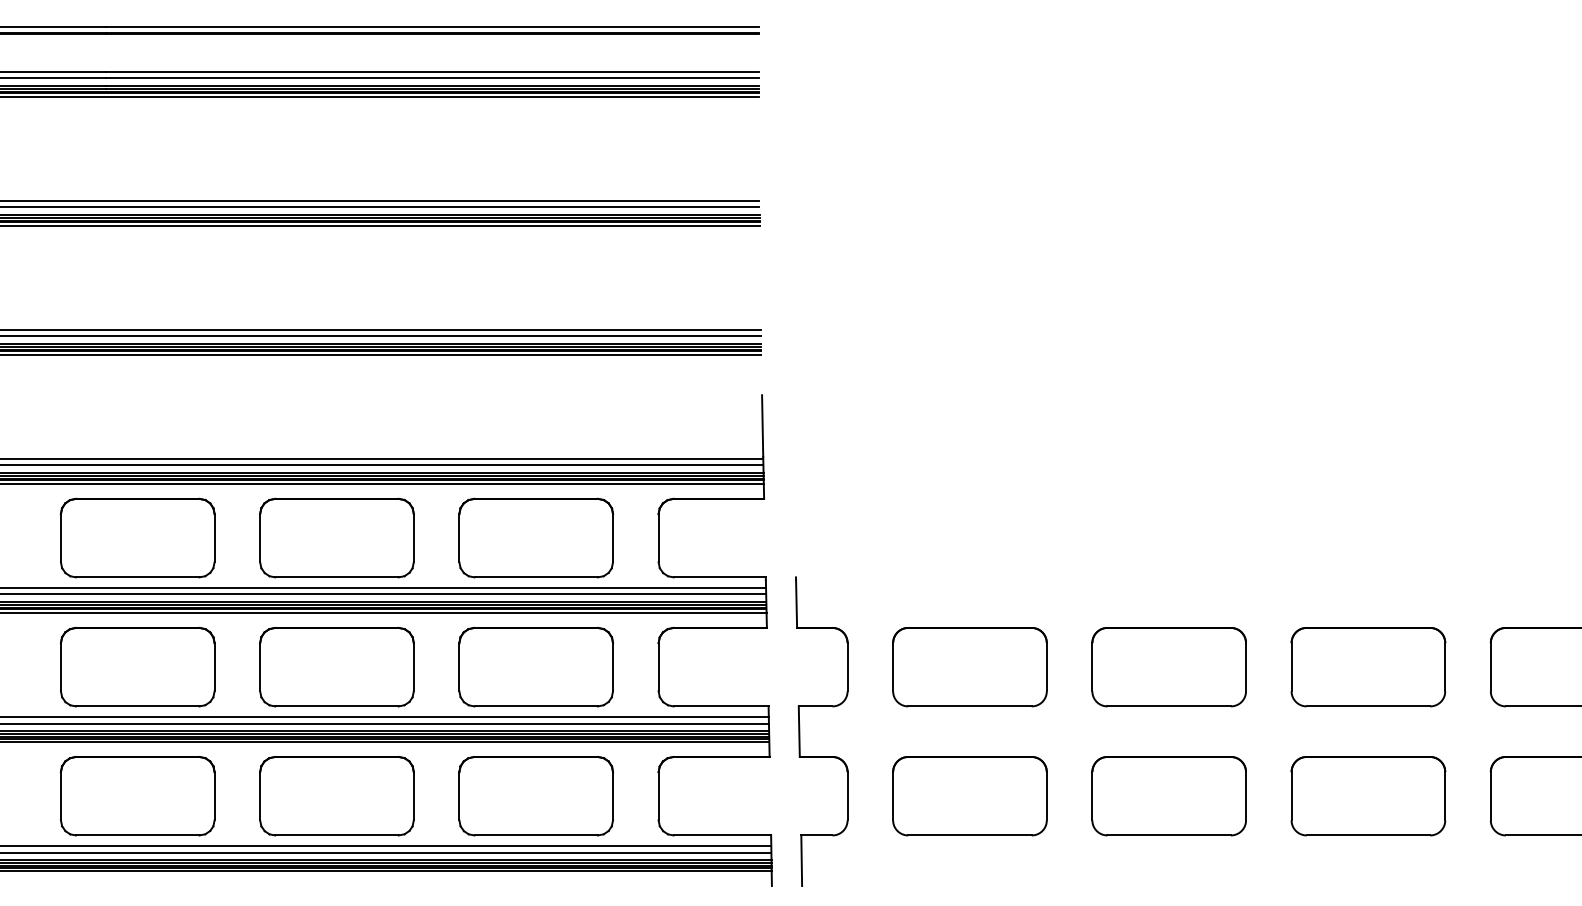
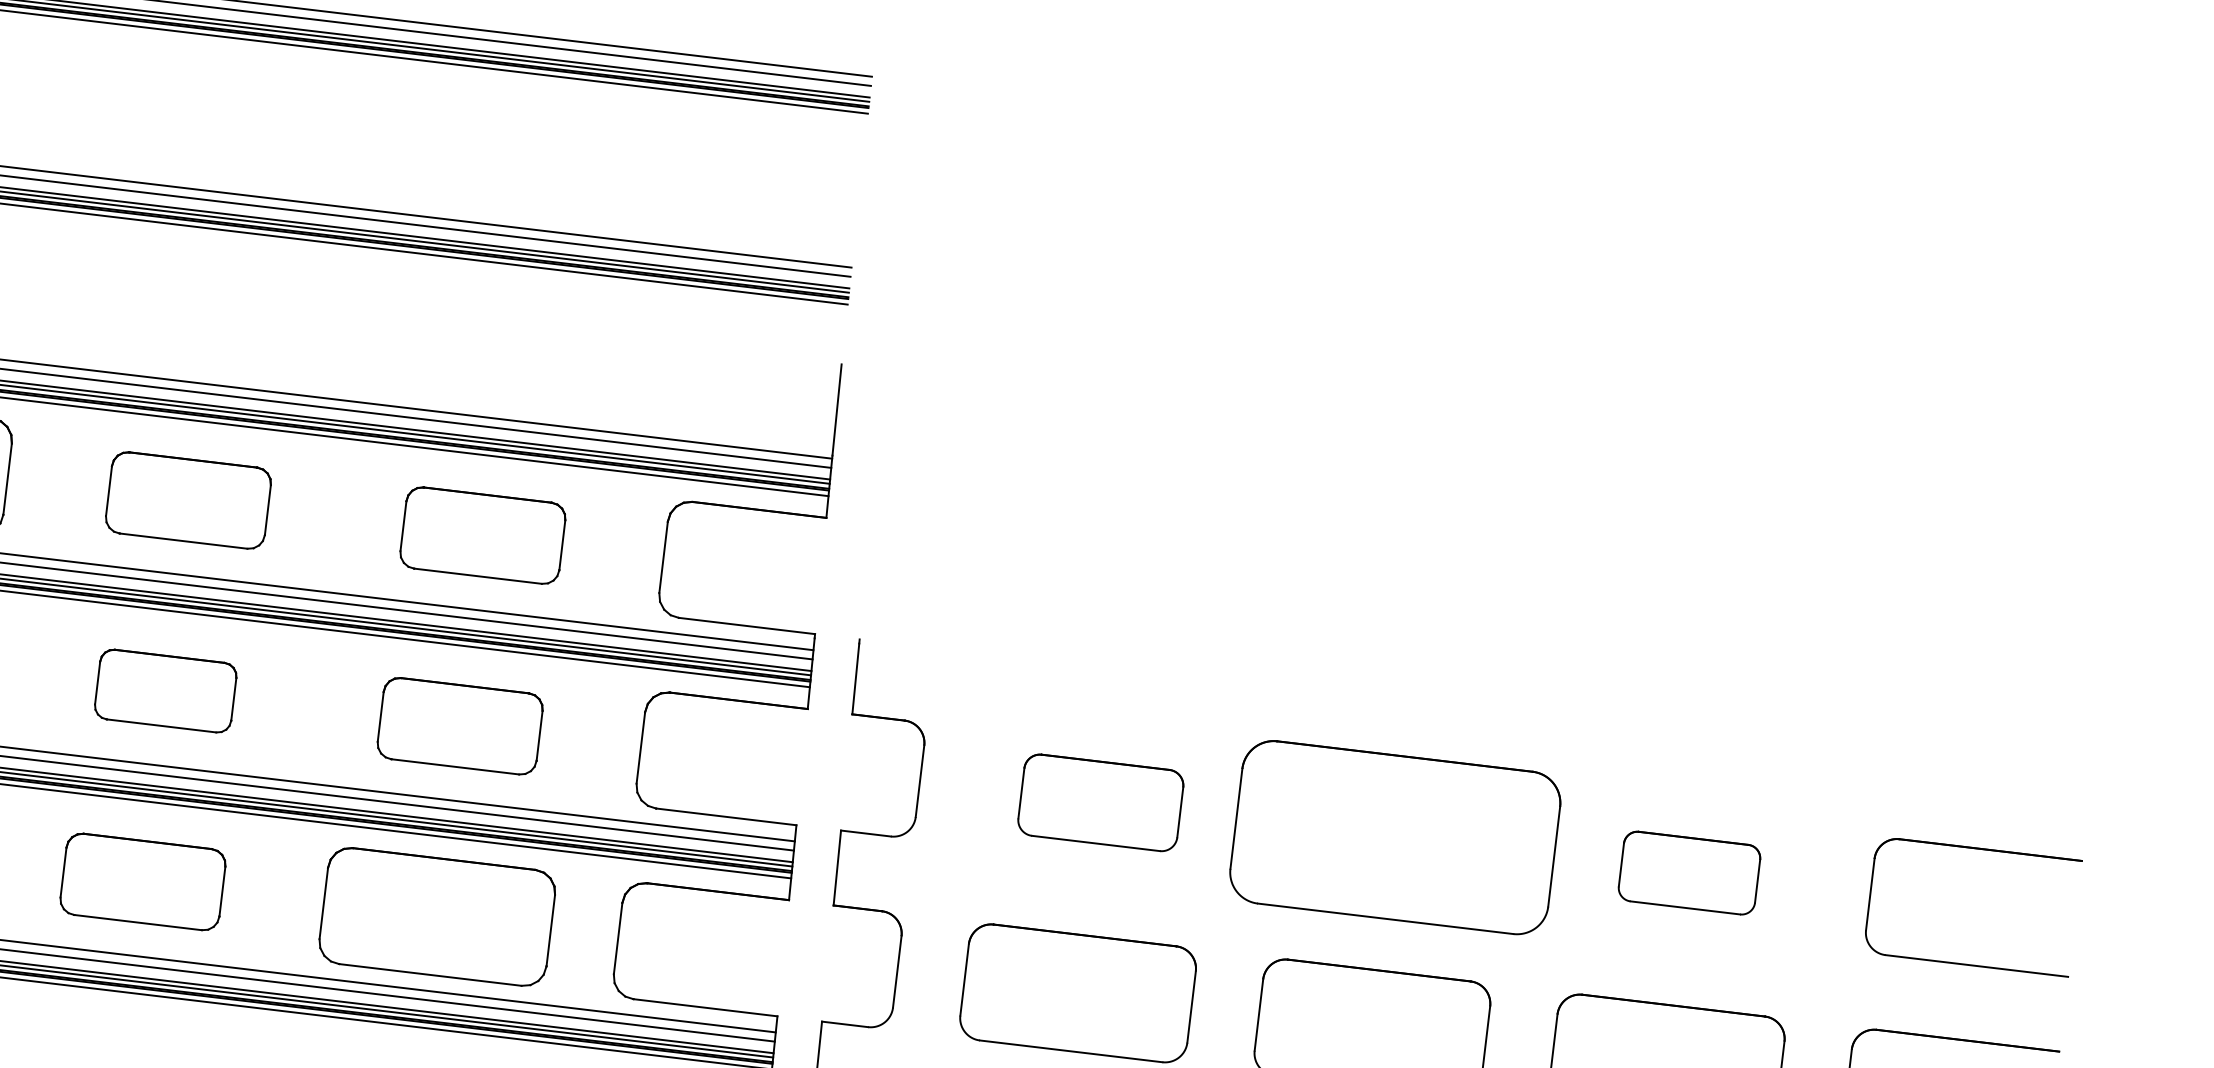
part: (336, 537) -> (187, 499), size x0.7
part: (536, 537) -> (483, 534), size x0.7
part: (336, 666) -> (165, 690), size x0.6
part: (536, 666) -> (460, 725), size x0.7
part: (969, 667) -> (1100, 803), size x0.7
part: (1168, 667) -> (1394, 838), size x1.4
part: (1368, 667) -> (1689, 873), size x0.6
part: (336, 796) -> (142, 882), size x0.7

